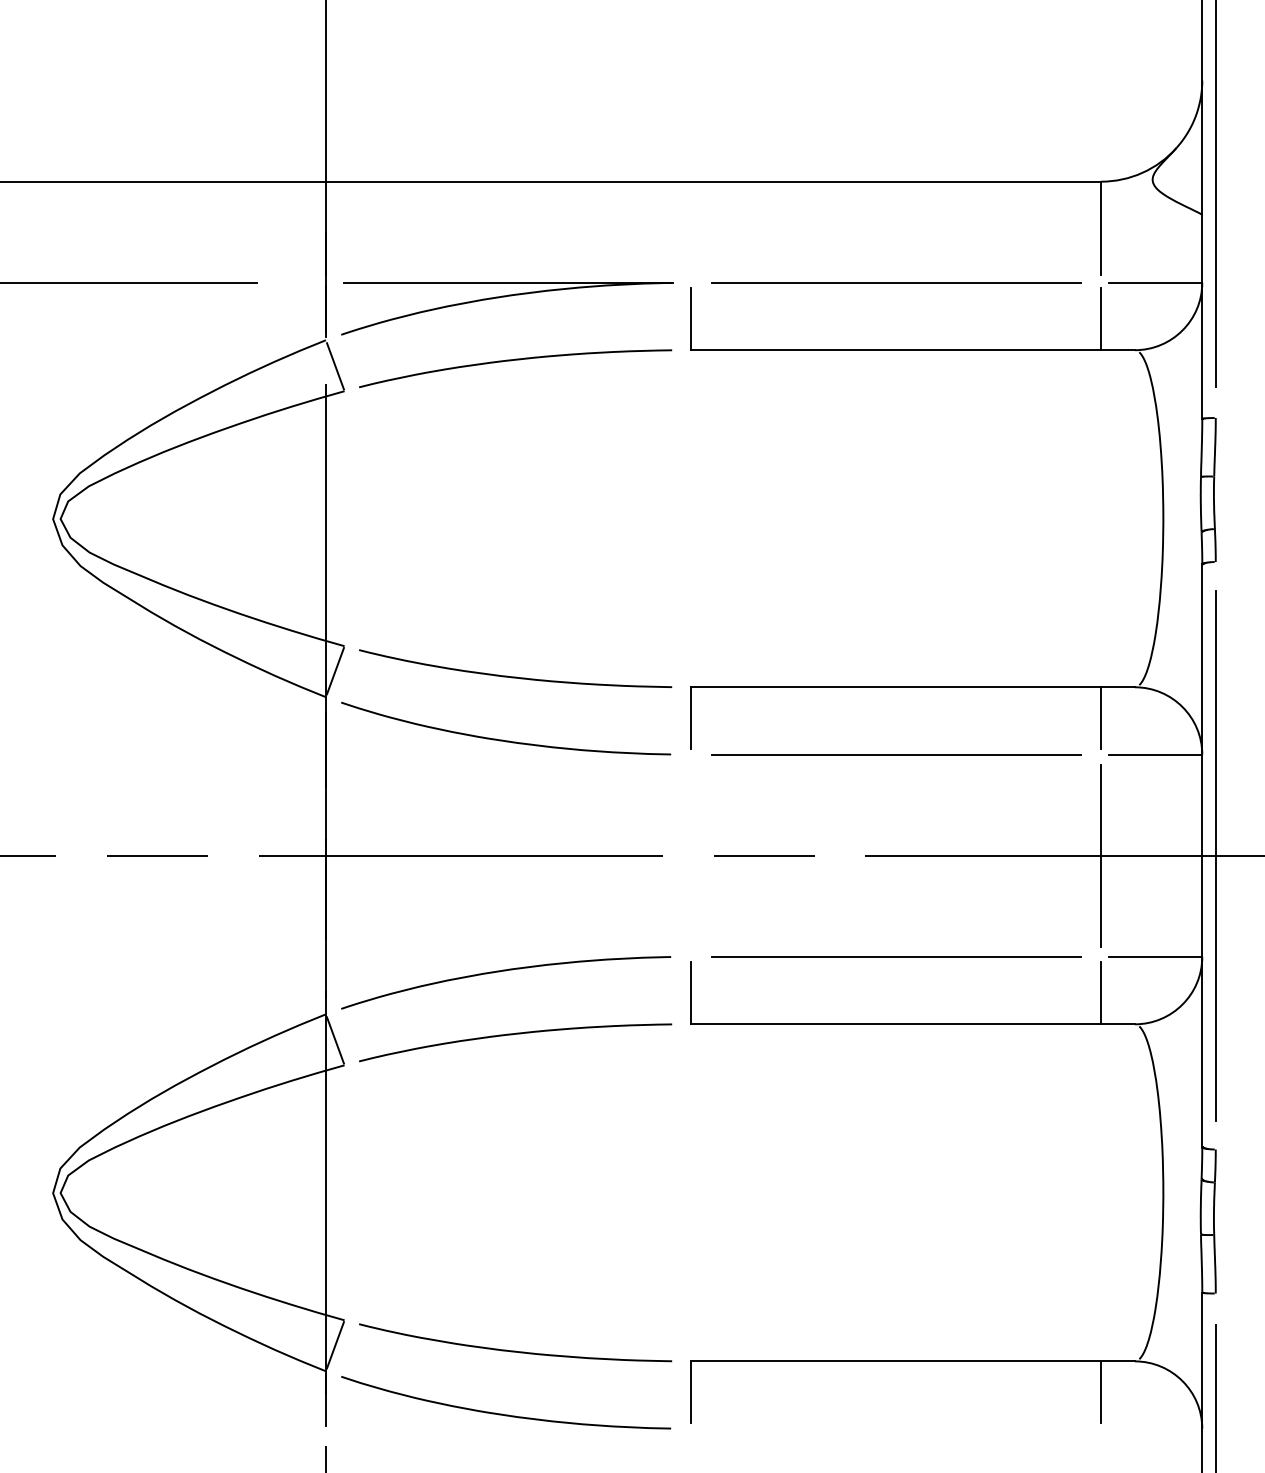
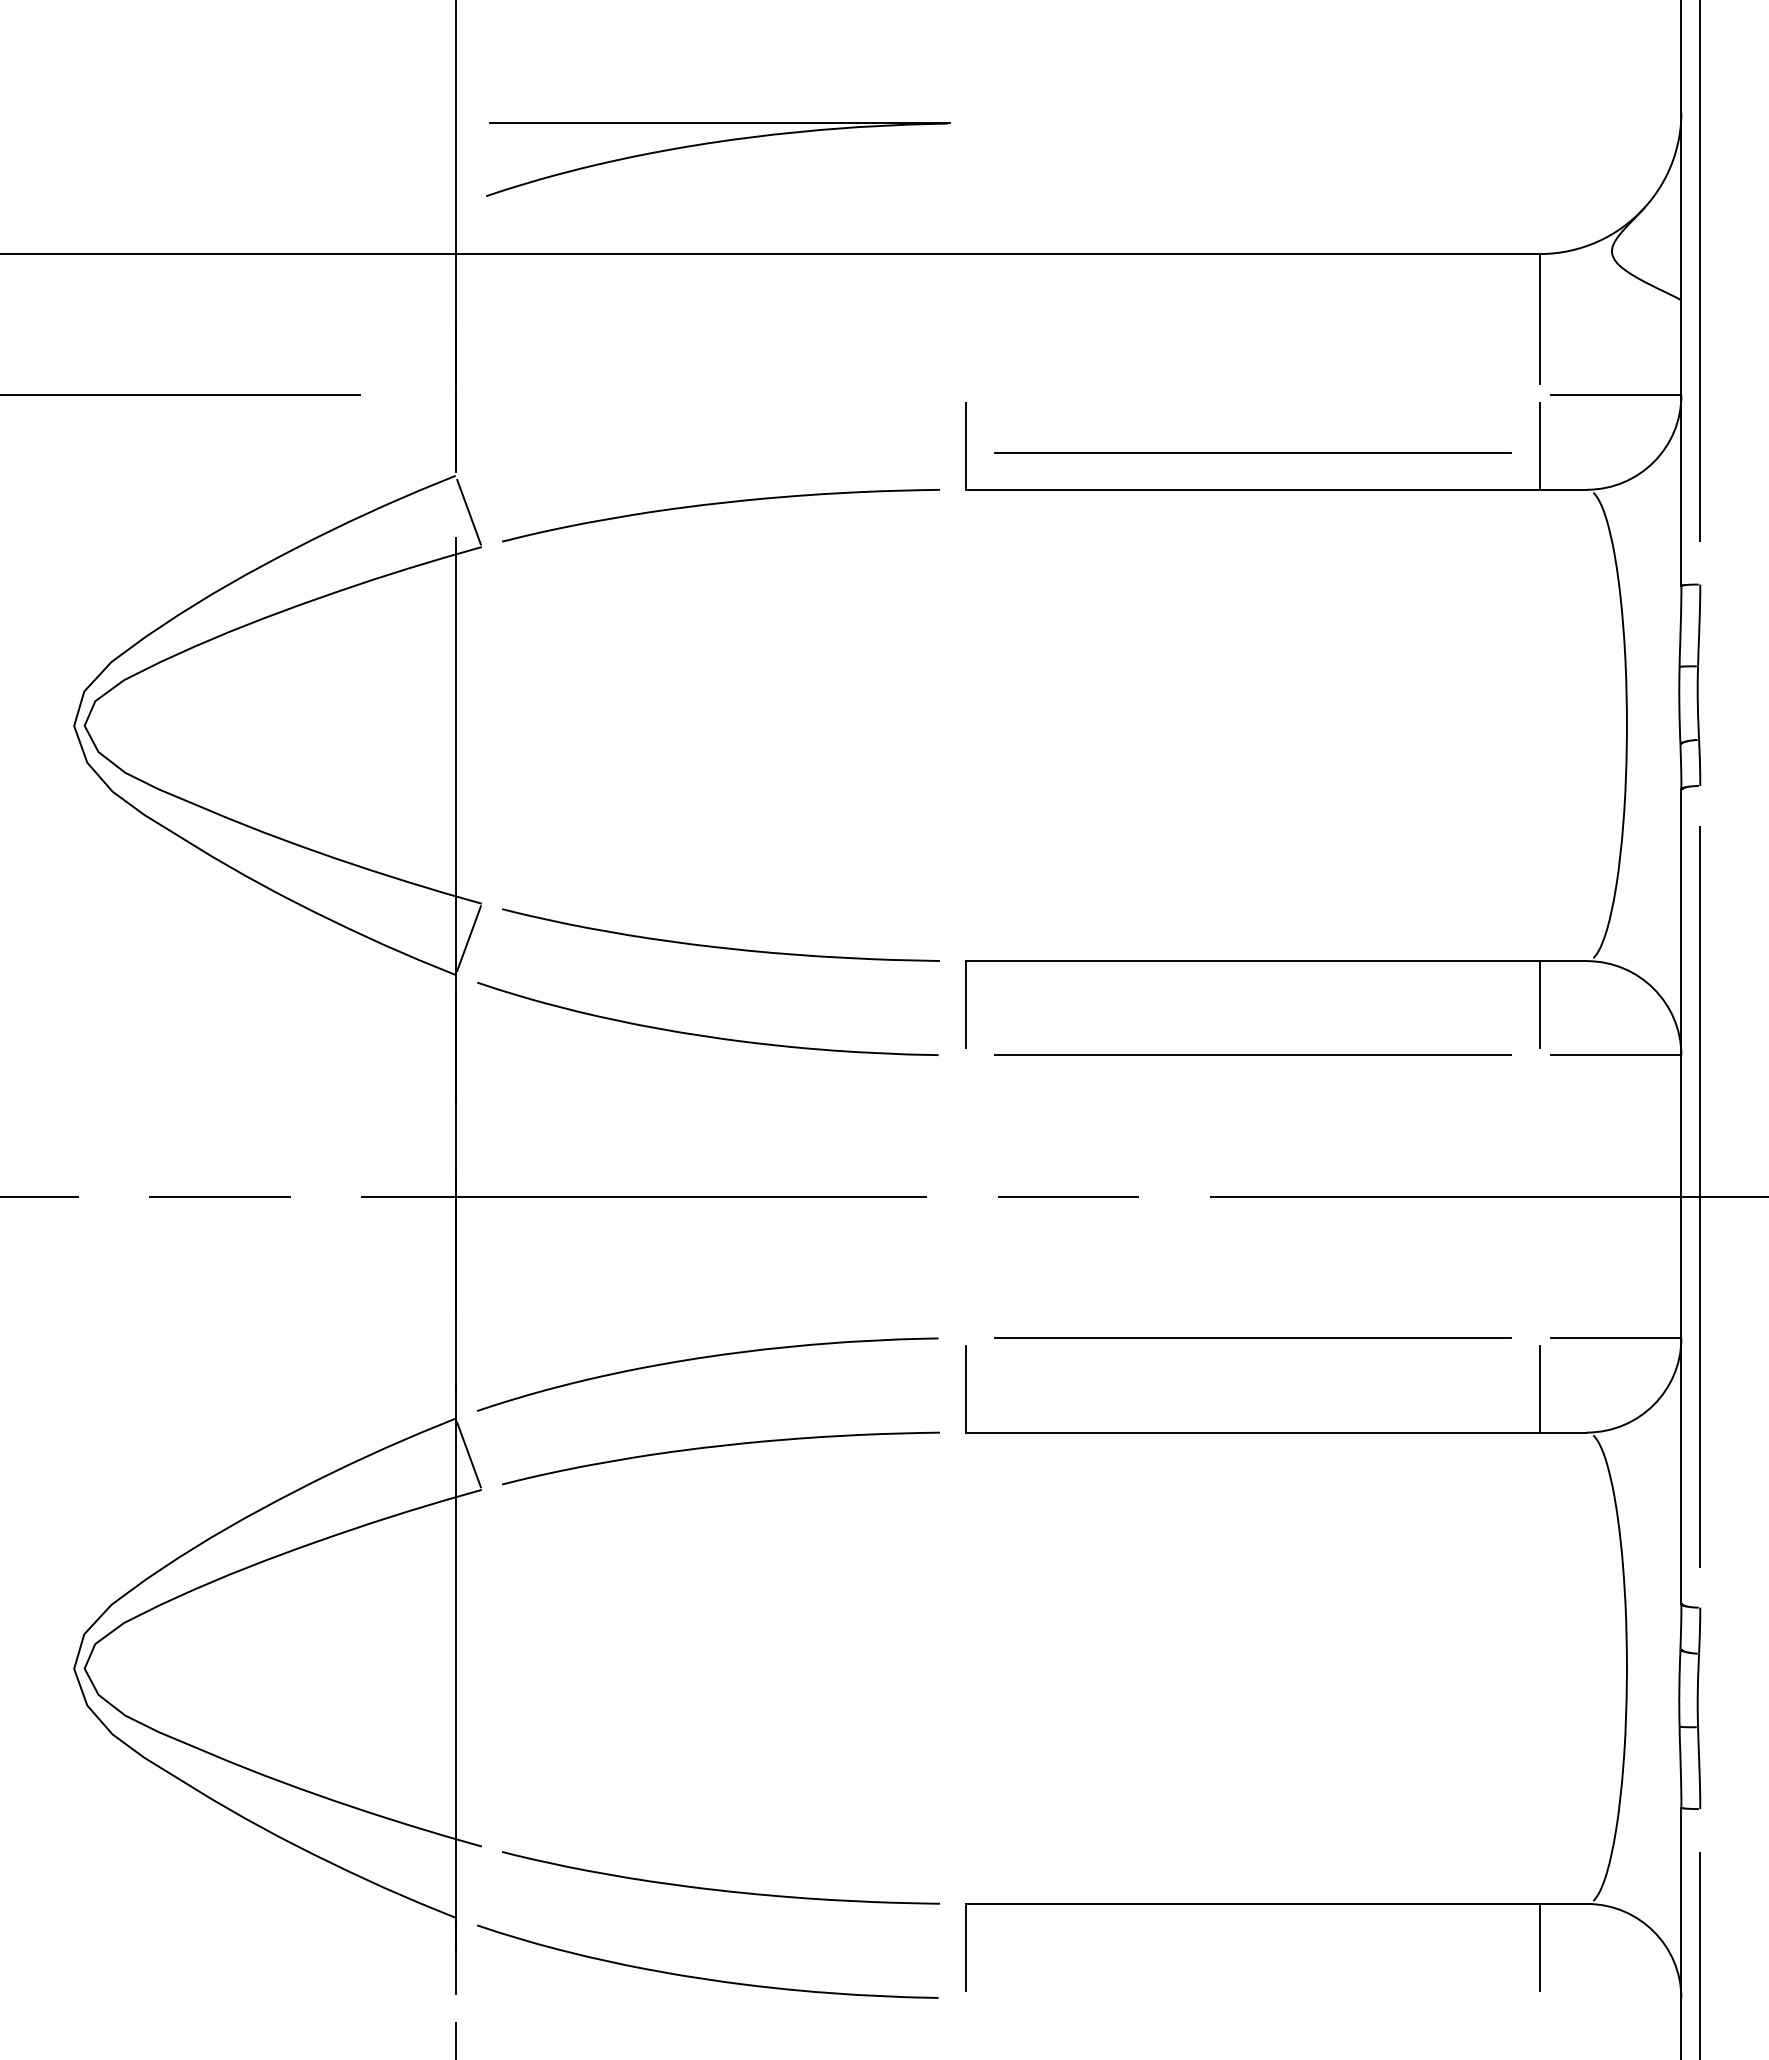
line: (895, 282) -> (1252, 452), moved
part: (505, 297) -> (715, 143), moved
line: (1100, 855) -> (1539, 1196), removed
line: (335, 1345) -> (468, 1881), removed

